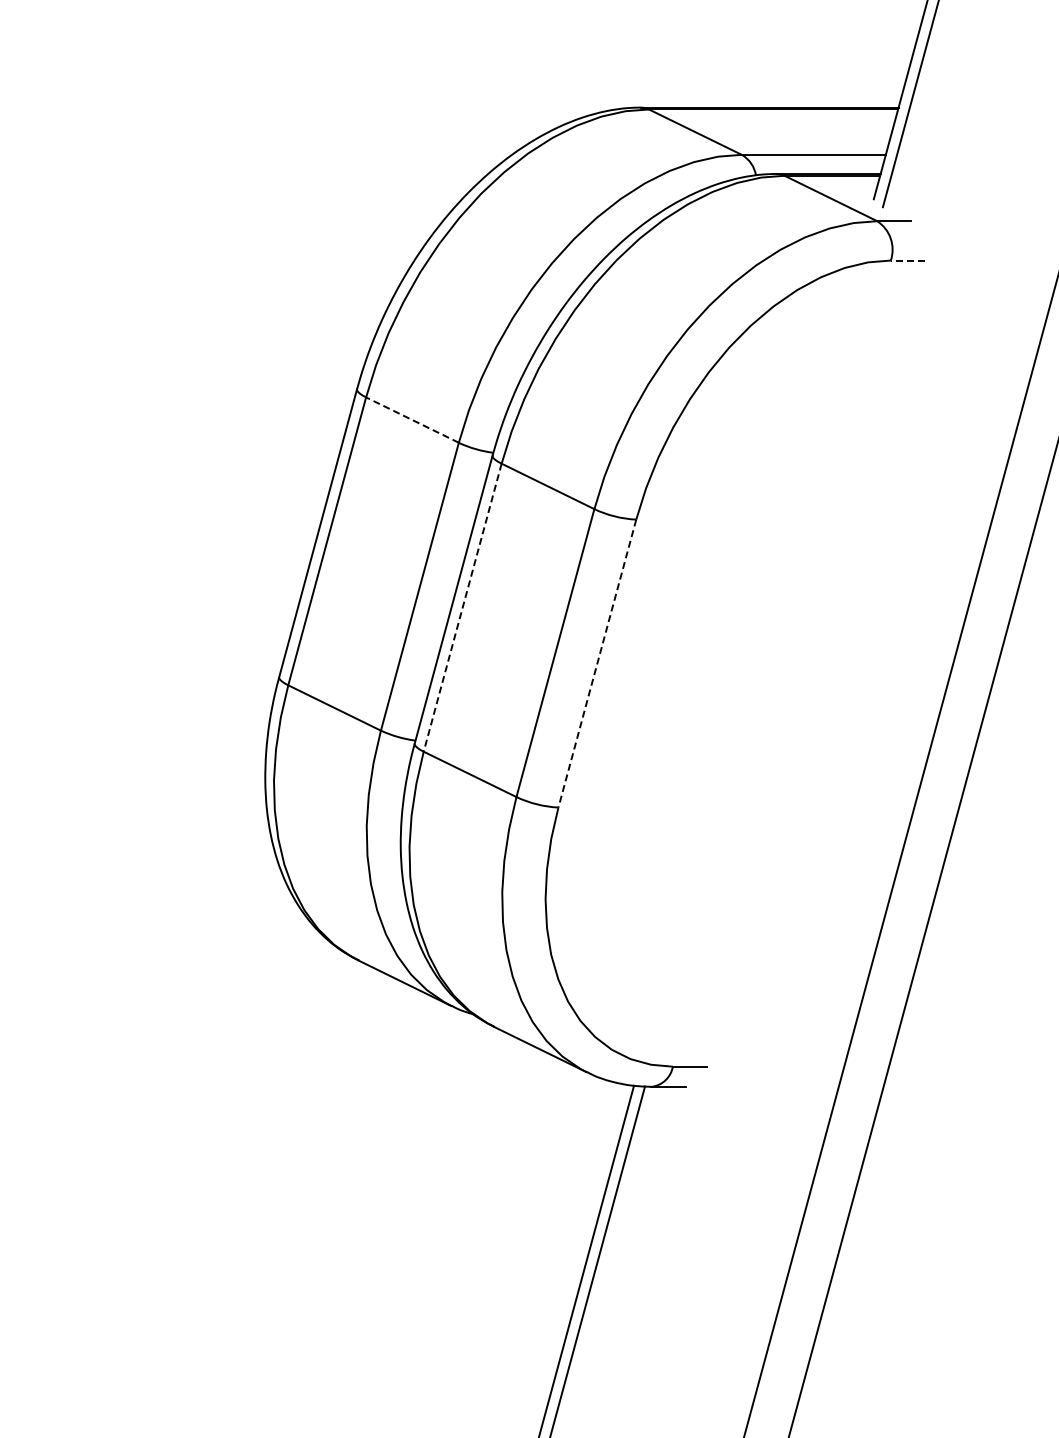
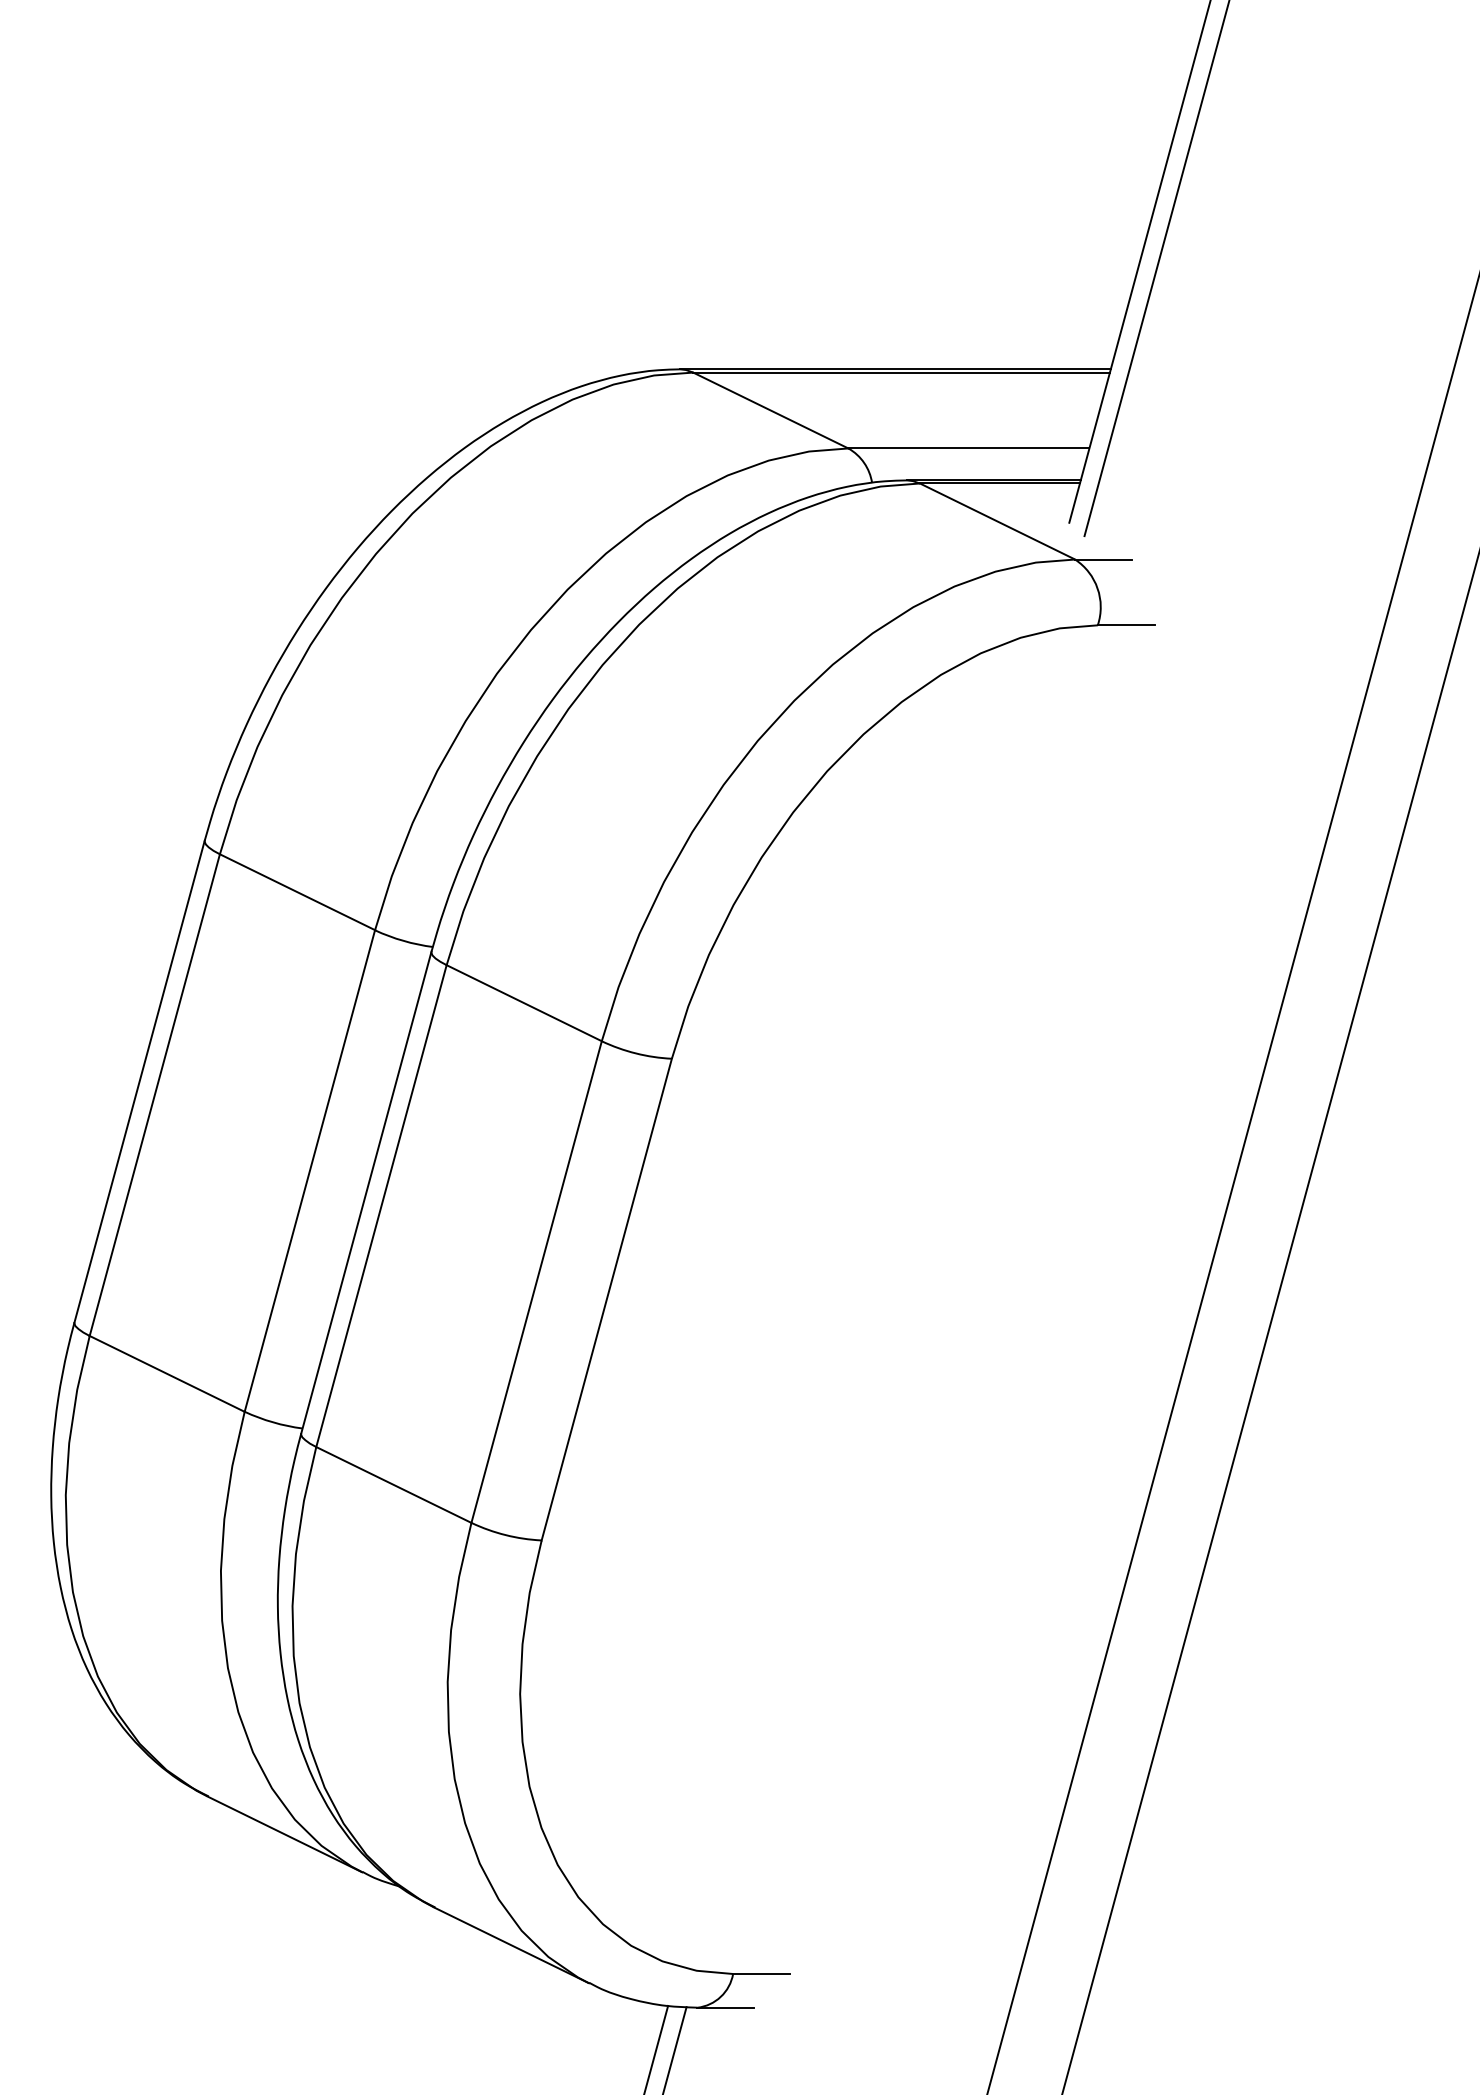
line: (907, 260) -> (1125, 625), dashed -> solid
line: (412, 420) -> (297, 892), dashed -> solid
line: (462, 608) -> (381, 1207), dashed -> solid
line: (597, 664) -> (607, 1301), dashed -> solid

